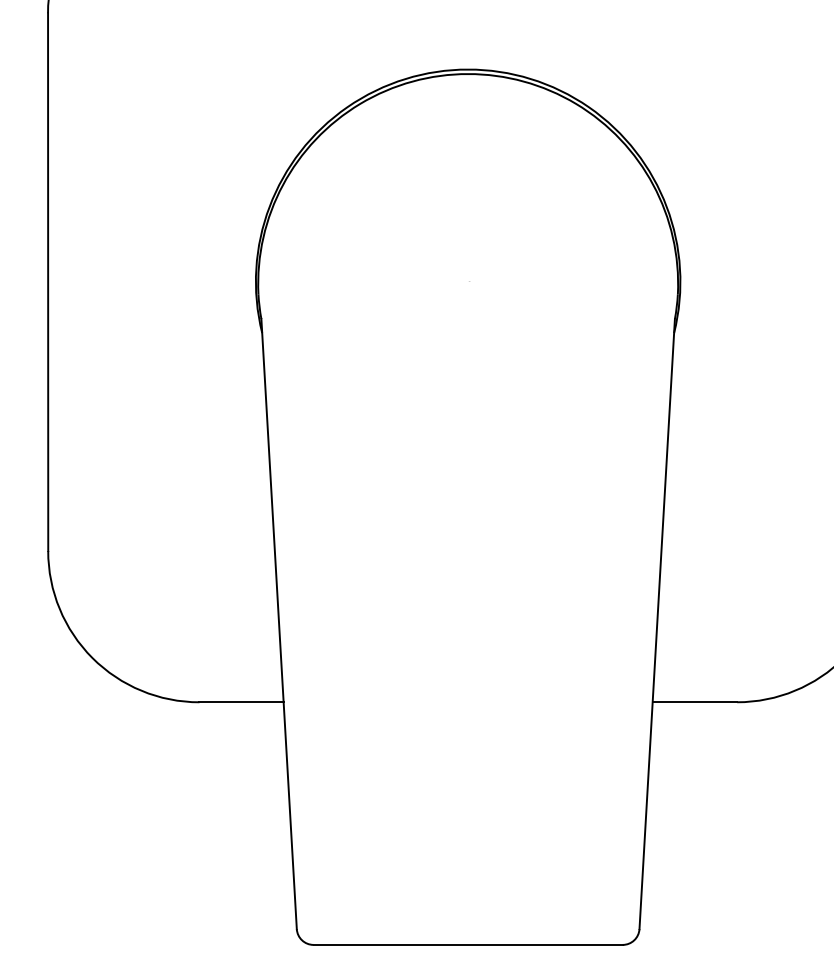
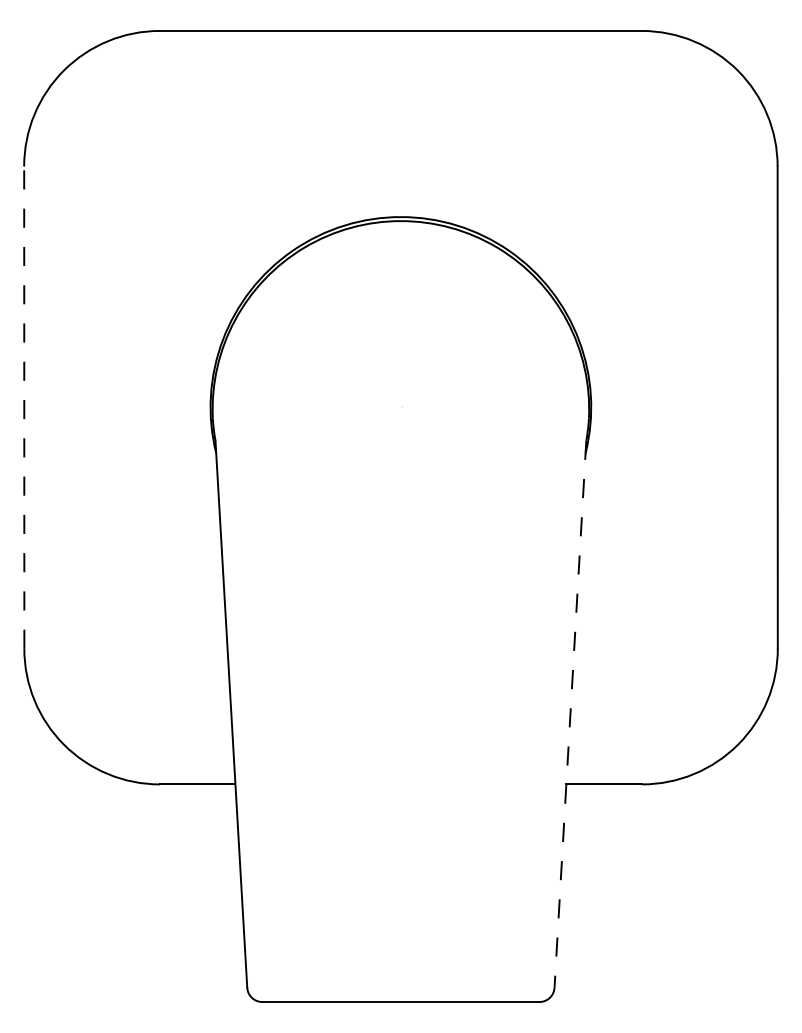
line: (48, 281) -> (24, 407), solid -> dashed
line: (657, 624) -> (570, 714), solid -> dashed

